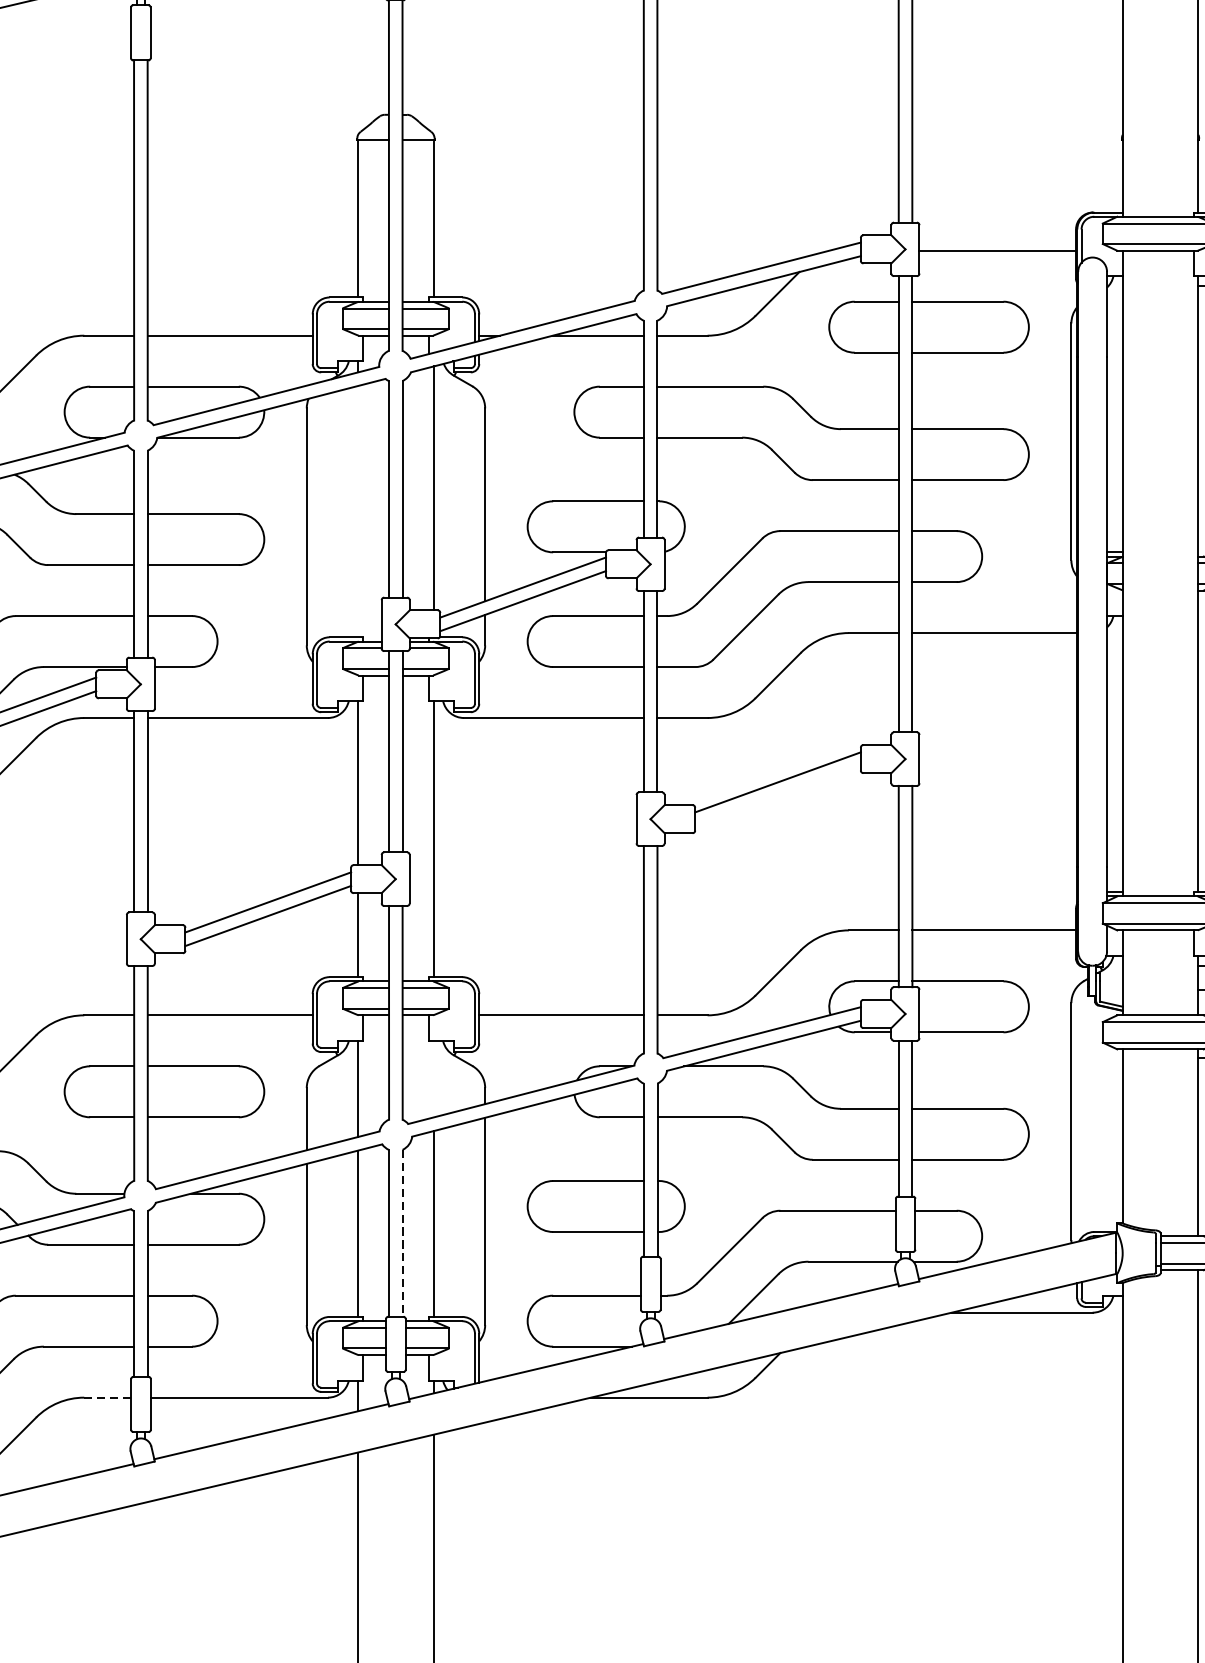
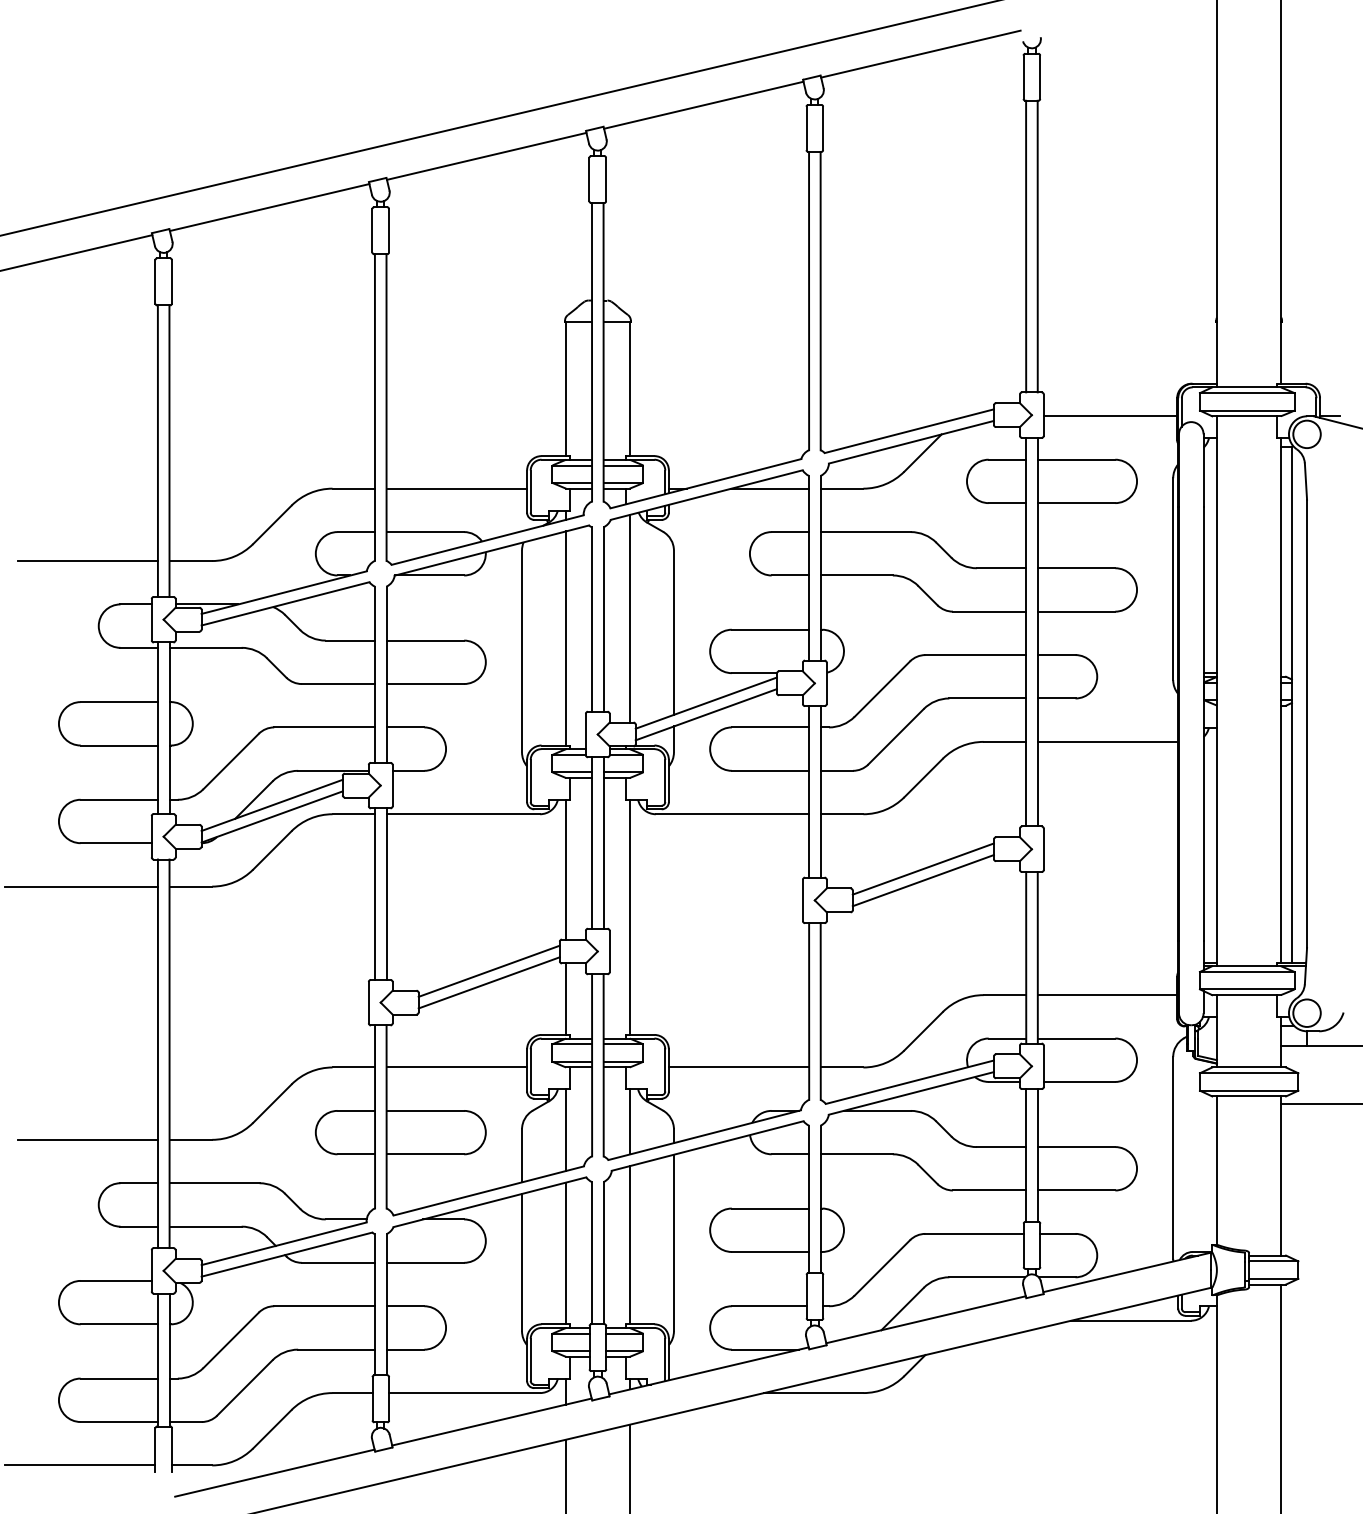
line: (357, 511) -> (565, 638), added
line: (777, 795) -> (922, 880), added
line: (434, 1078) -> (630, 1121), added
line: (402, 1233) -> (603, 1253), dashed -> solid
line: (108, 1398) -> (353, 1393), dashed -> solid

